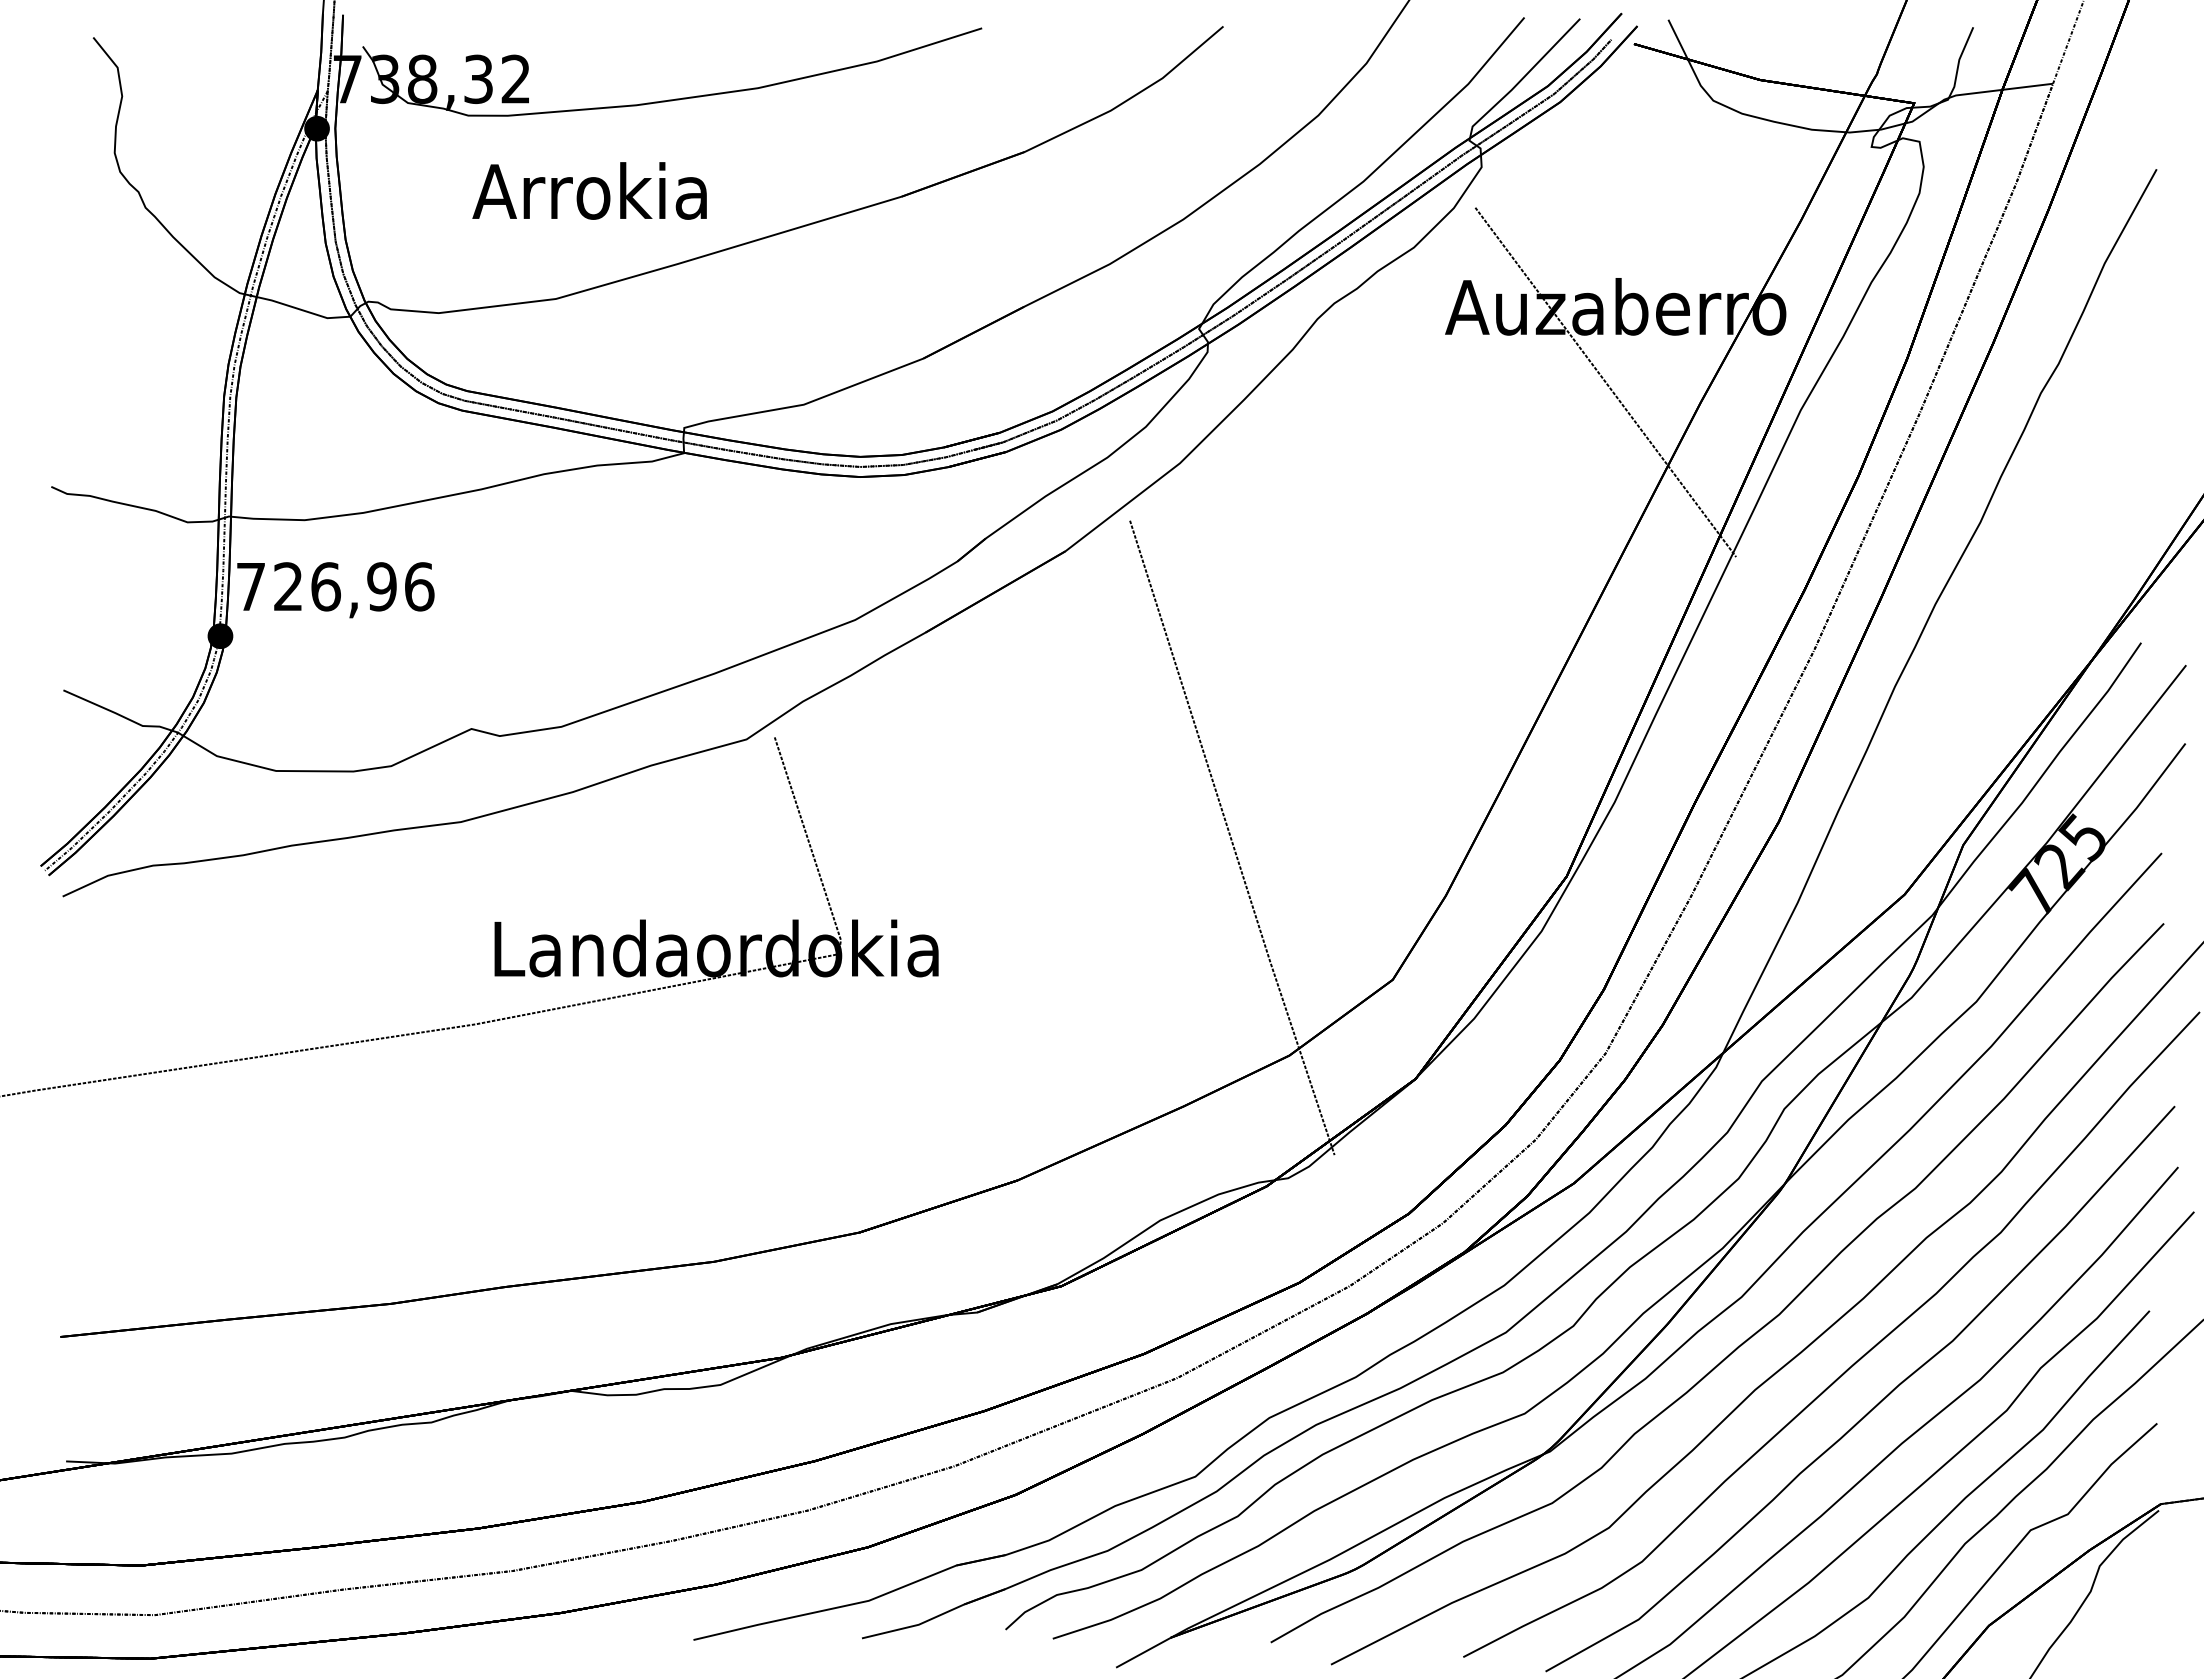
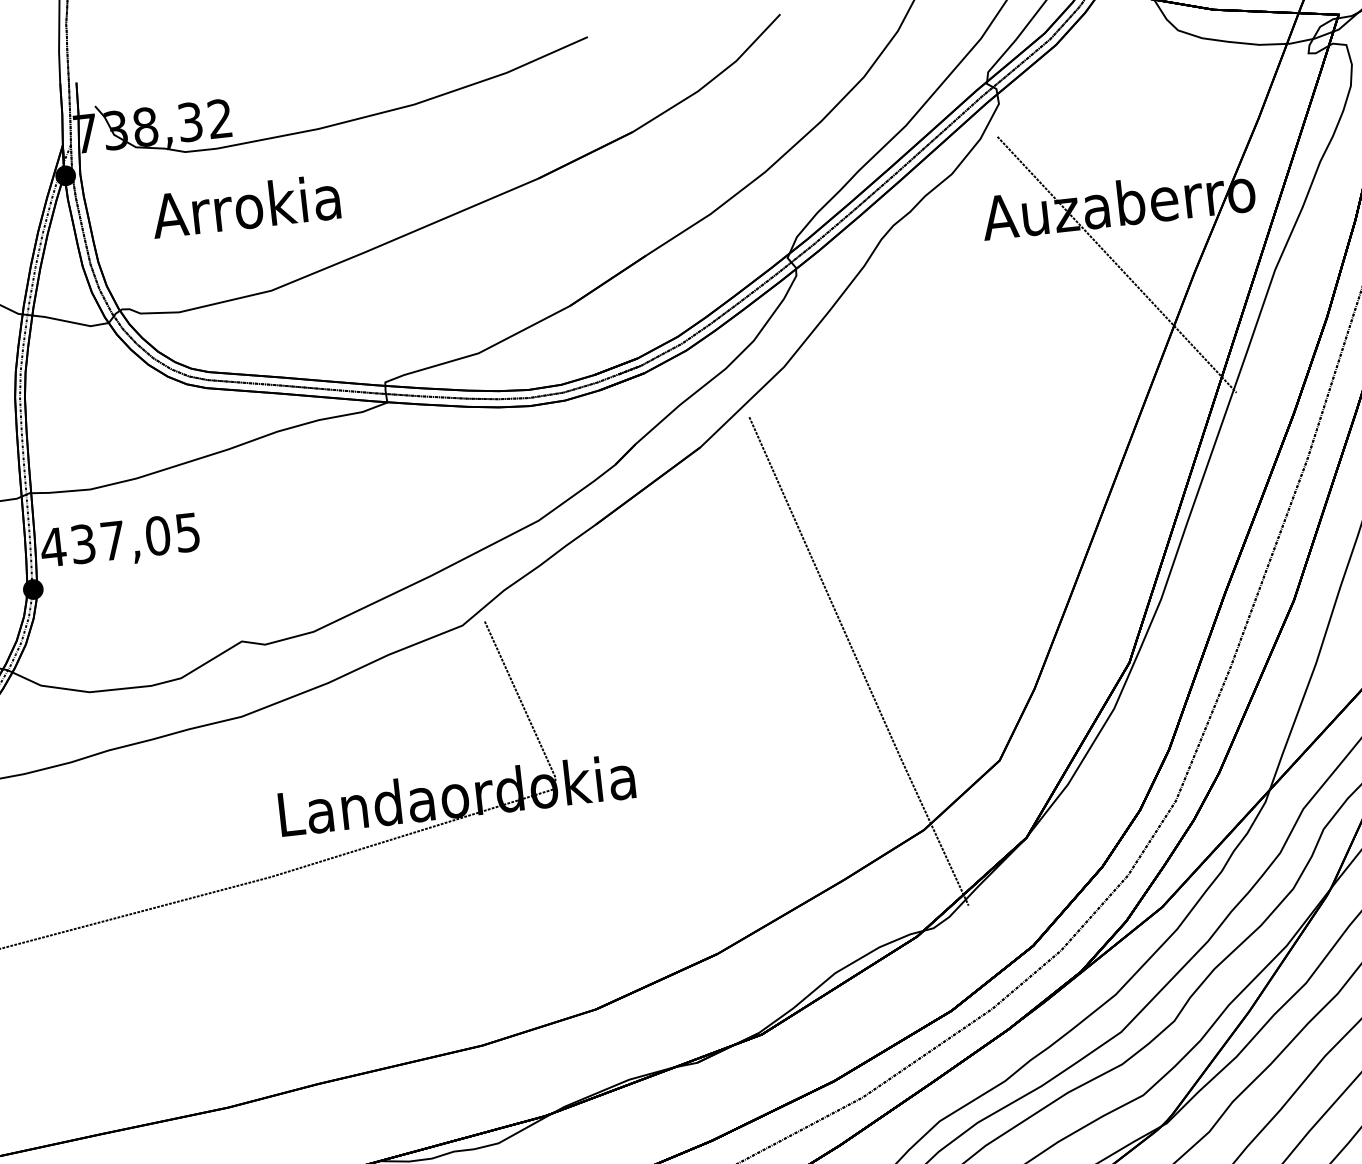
text: (589, 190) -> (245, 205), moved
text: (334, 586) -> (119, 539), 726,96 -> 437,05

